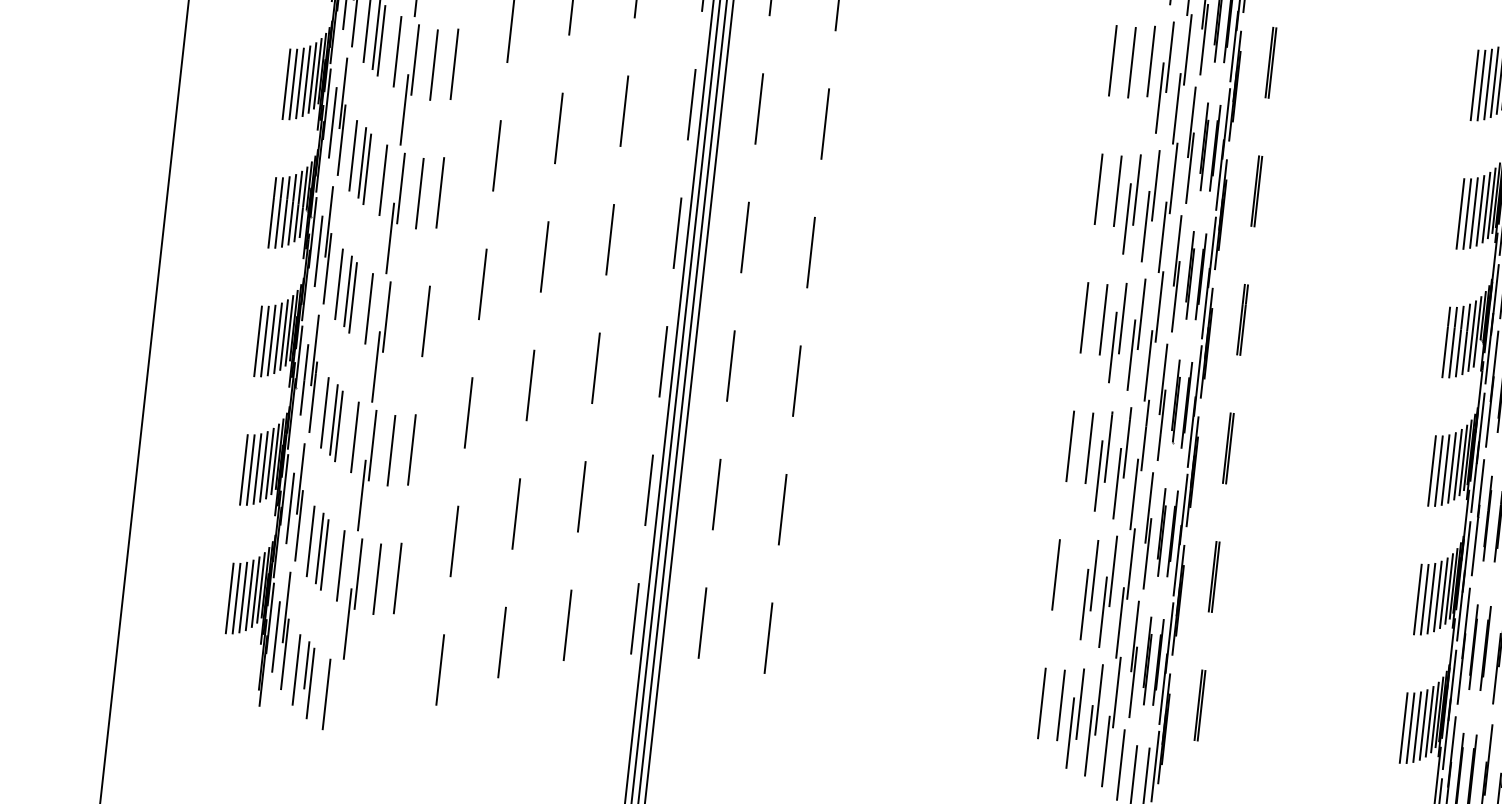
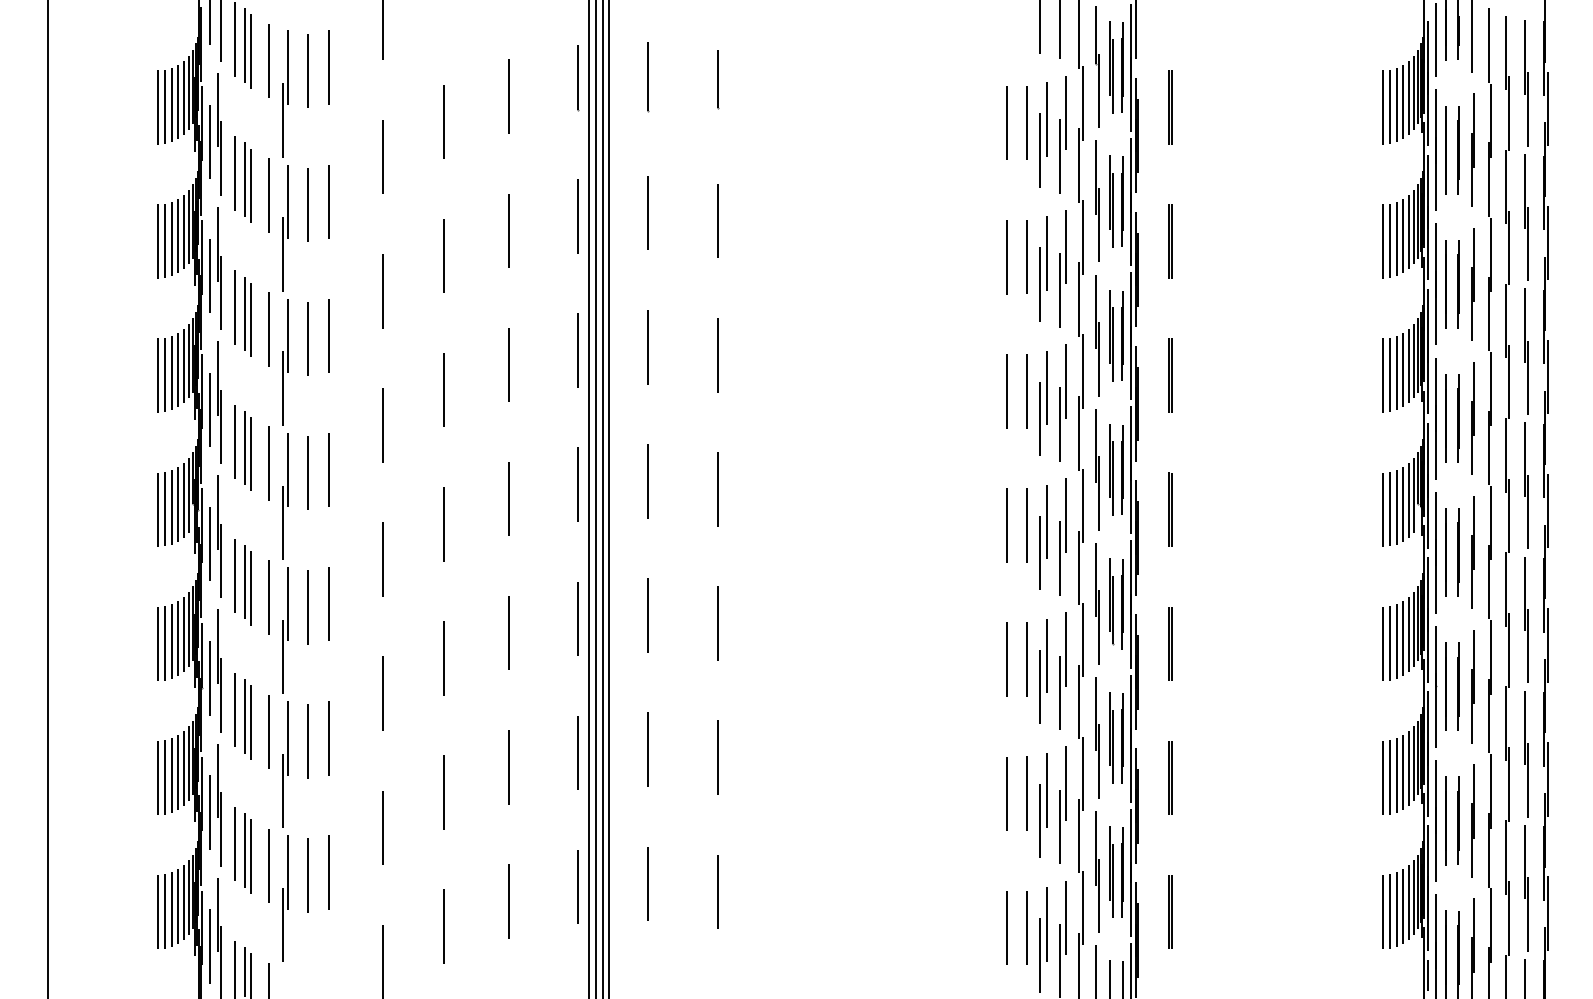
line: (1140, 90) -> (1039, 284), added
line: (405, 322) -> (307, 607), added
line: (1075, 576) -> (1027, 793), added

